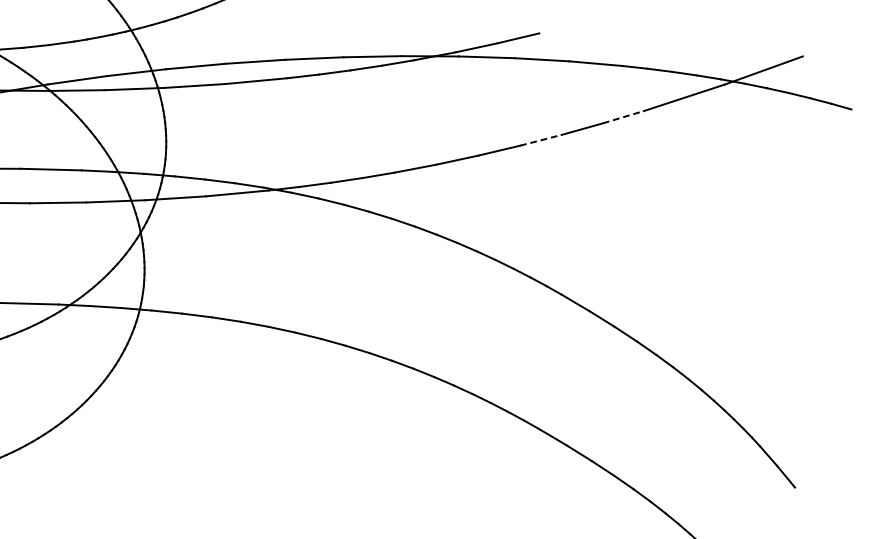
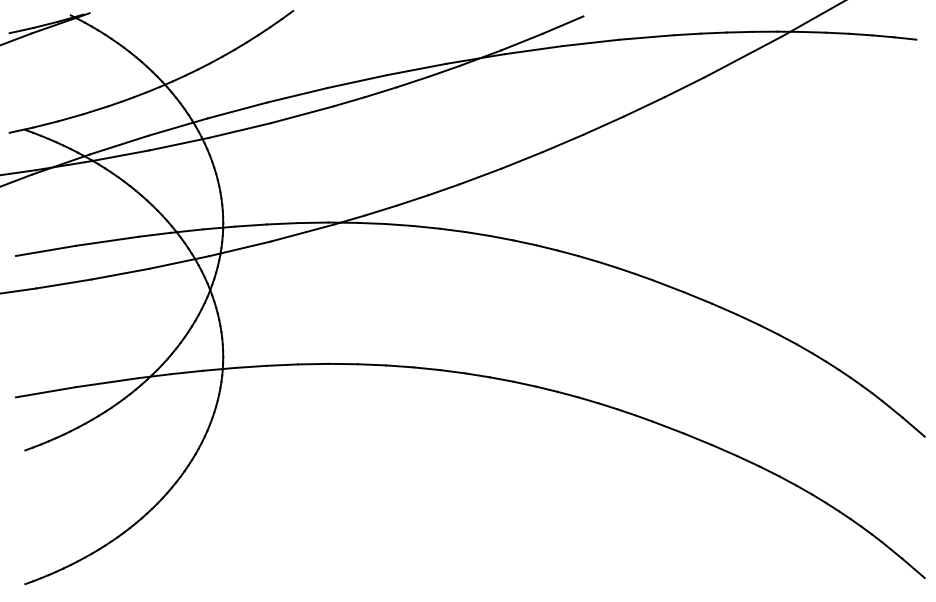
line: (623, 117) -> (684, 87), dashed -> solid
line: (541, 140) -> (604, 125), dashed -> solid

